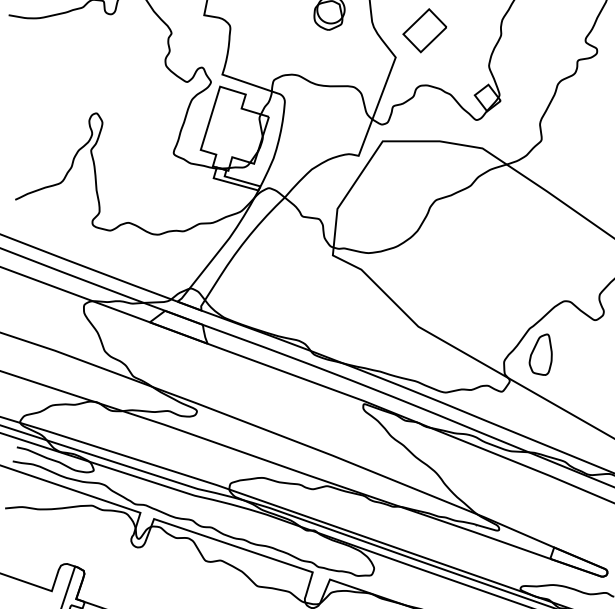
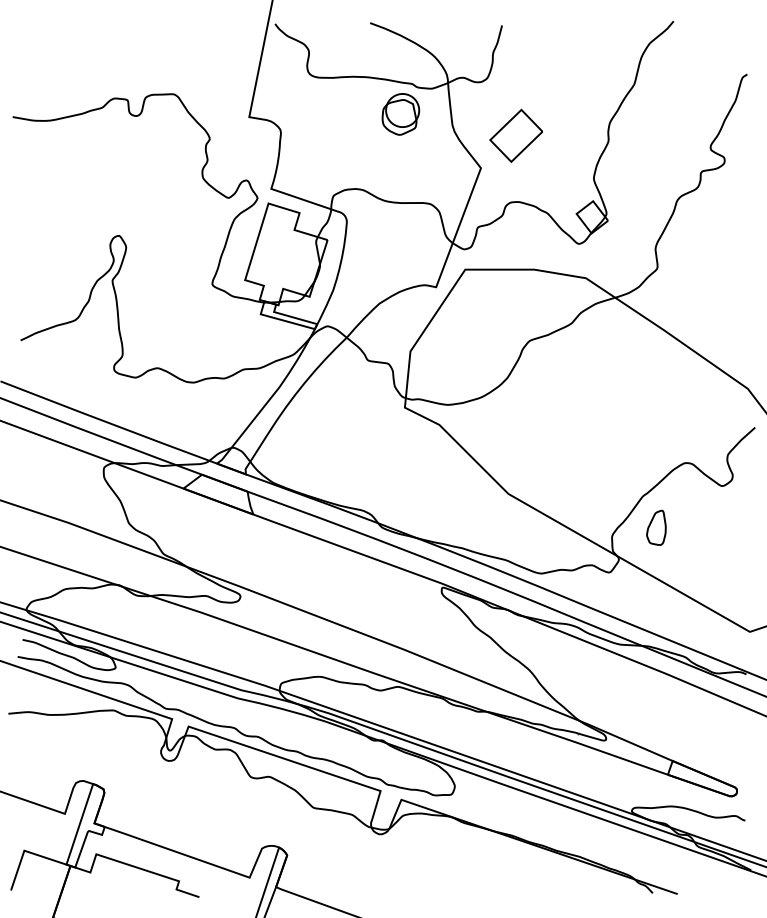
part: (540, 354) -> (656, 527), size x0.7

